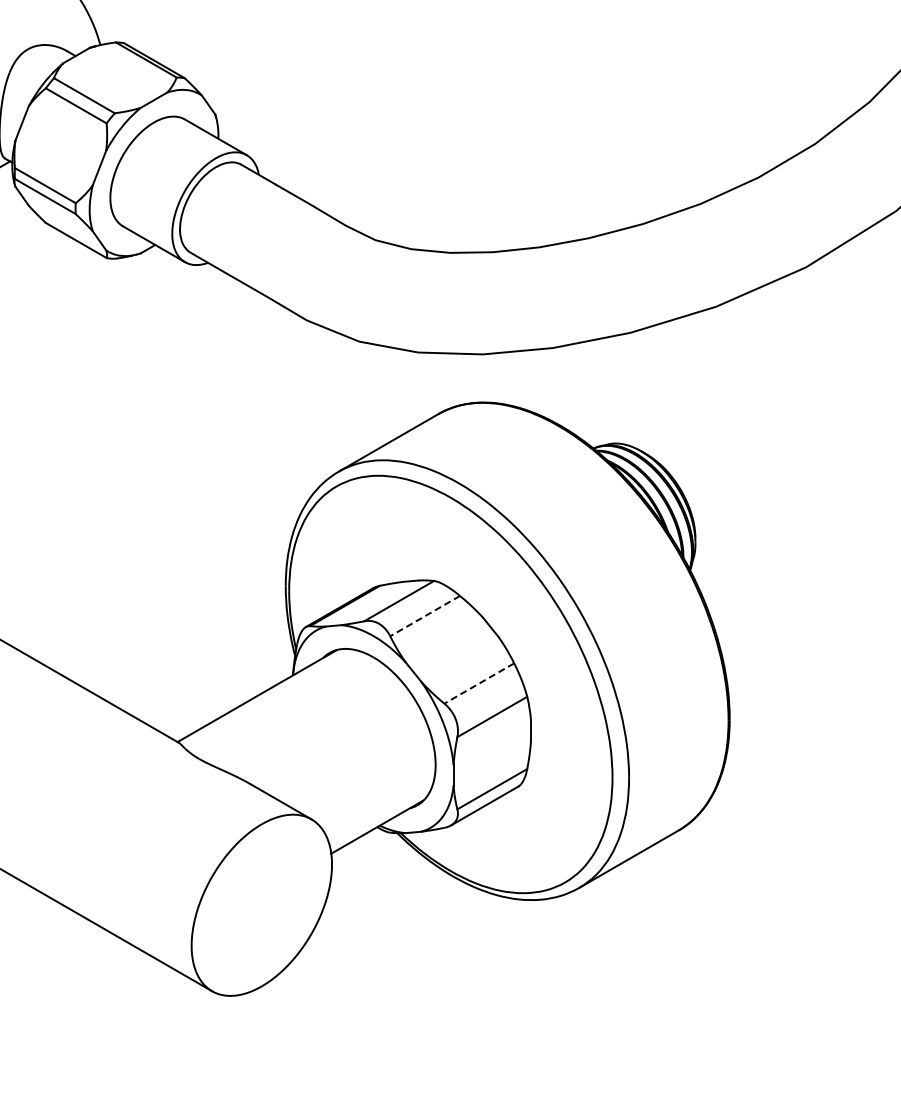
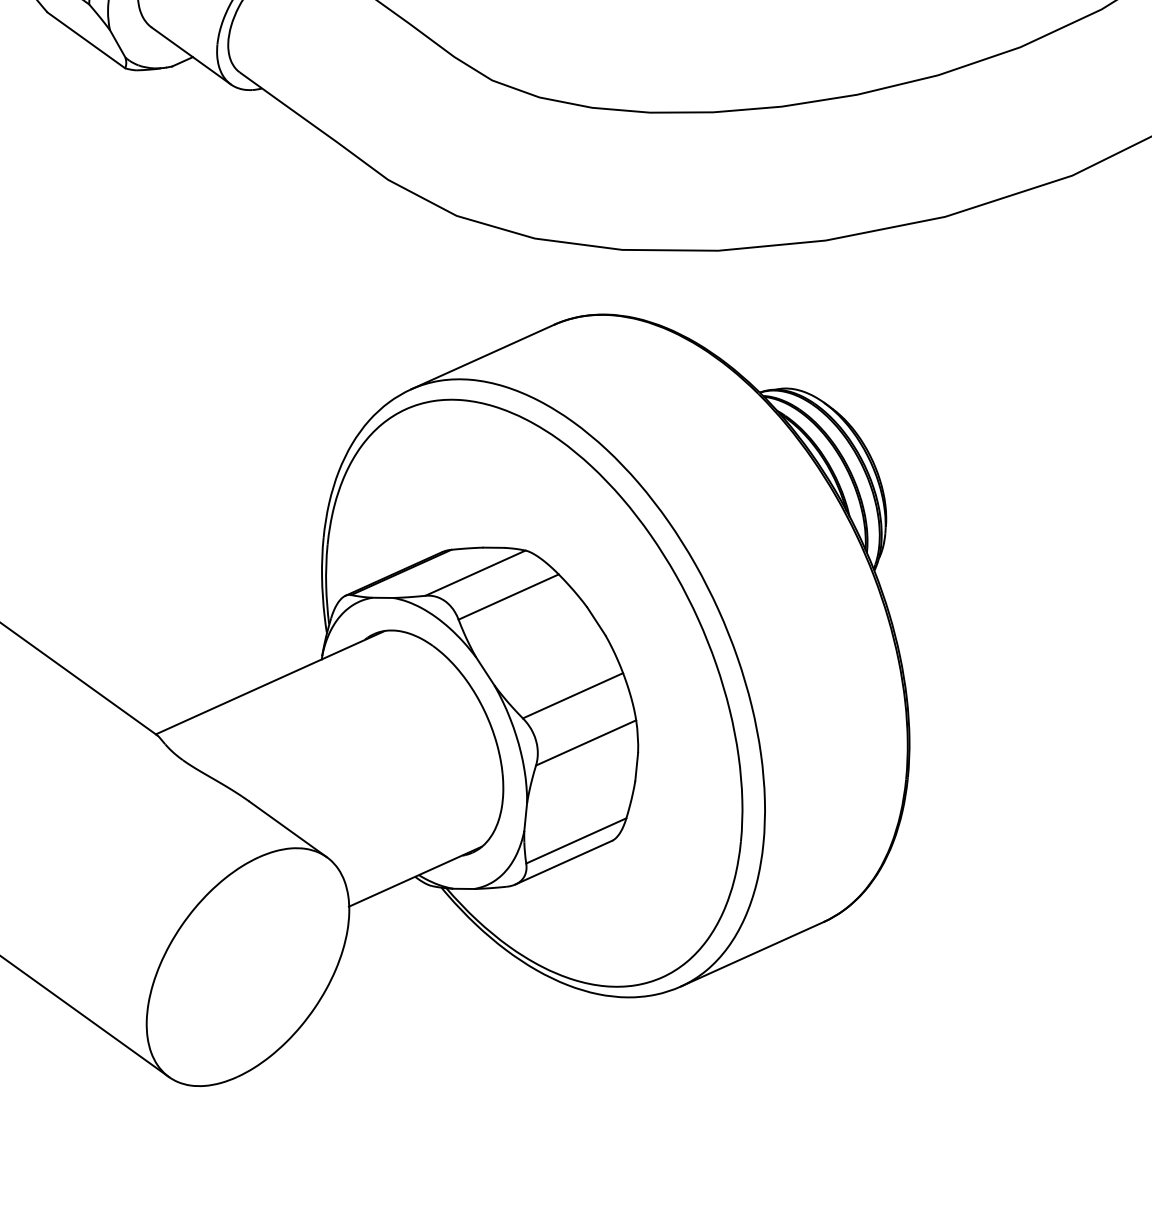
line: (424, 616) -> (507, 597), dashed -> solid
line: (478, 683) -> (571, 695), dashed -> solid

